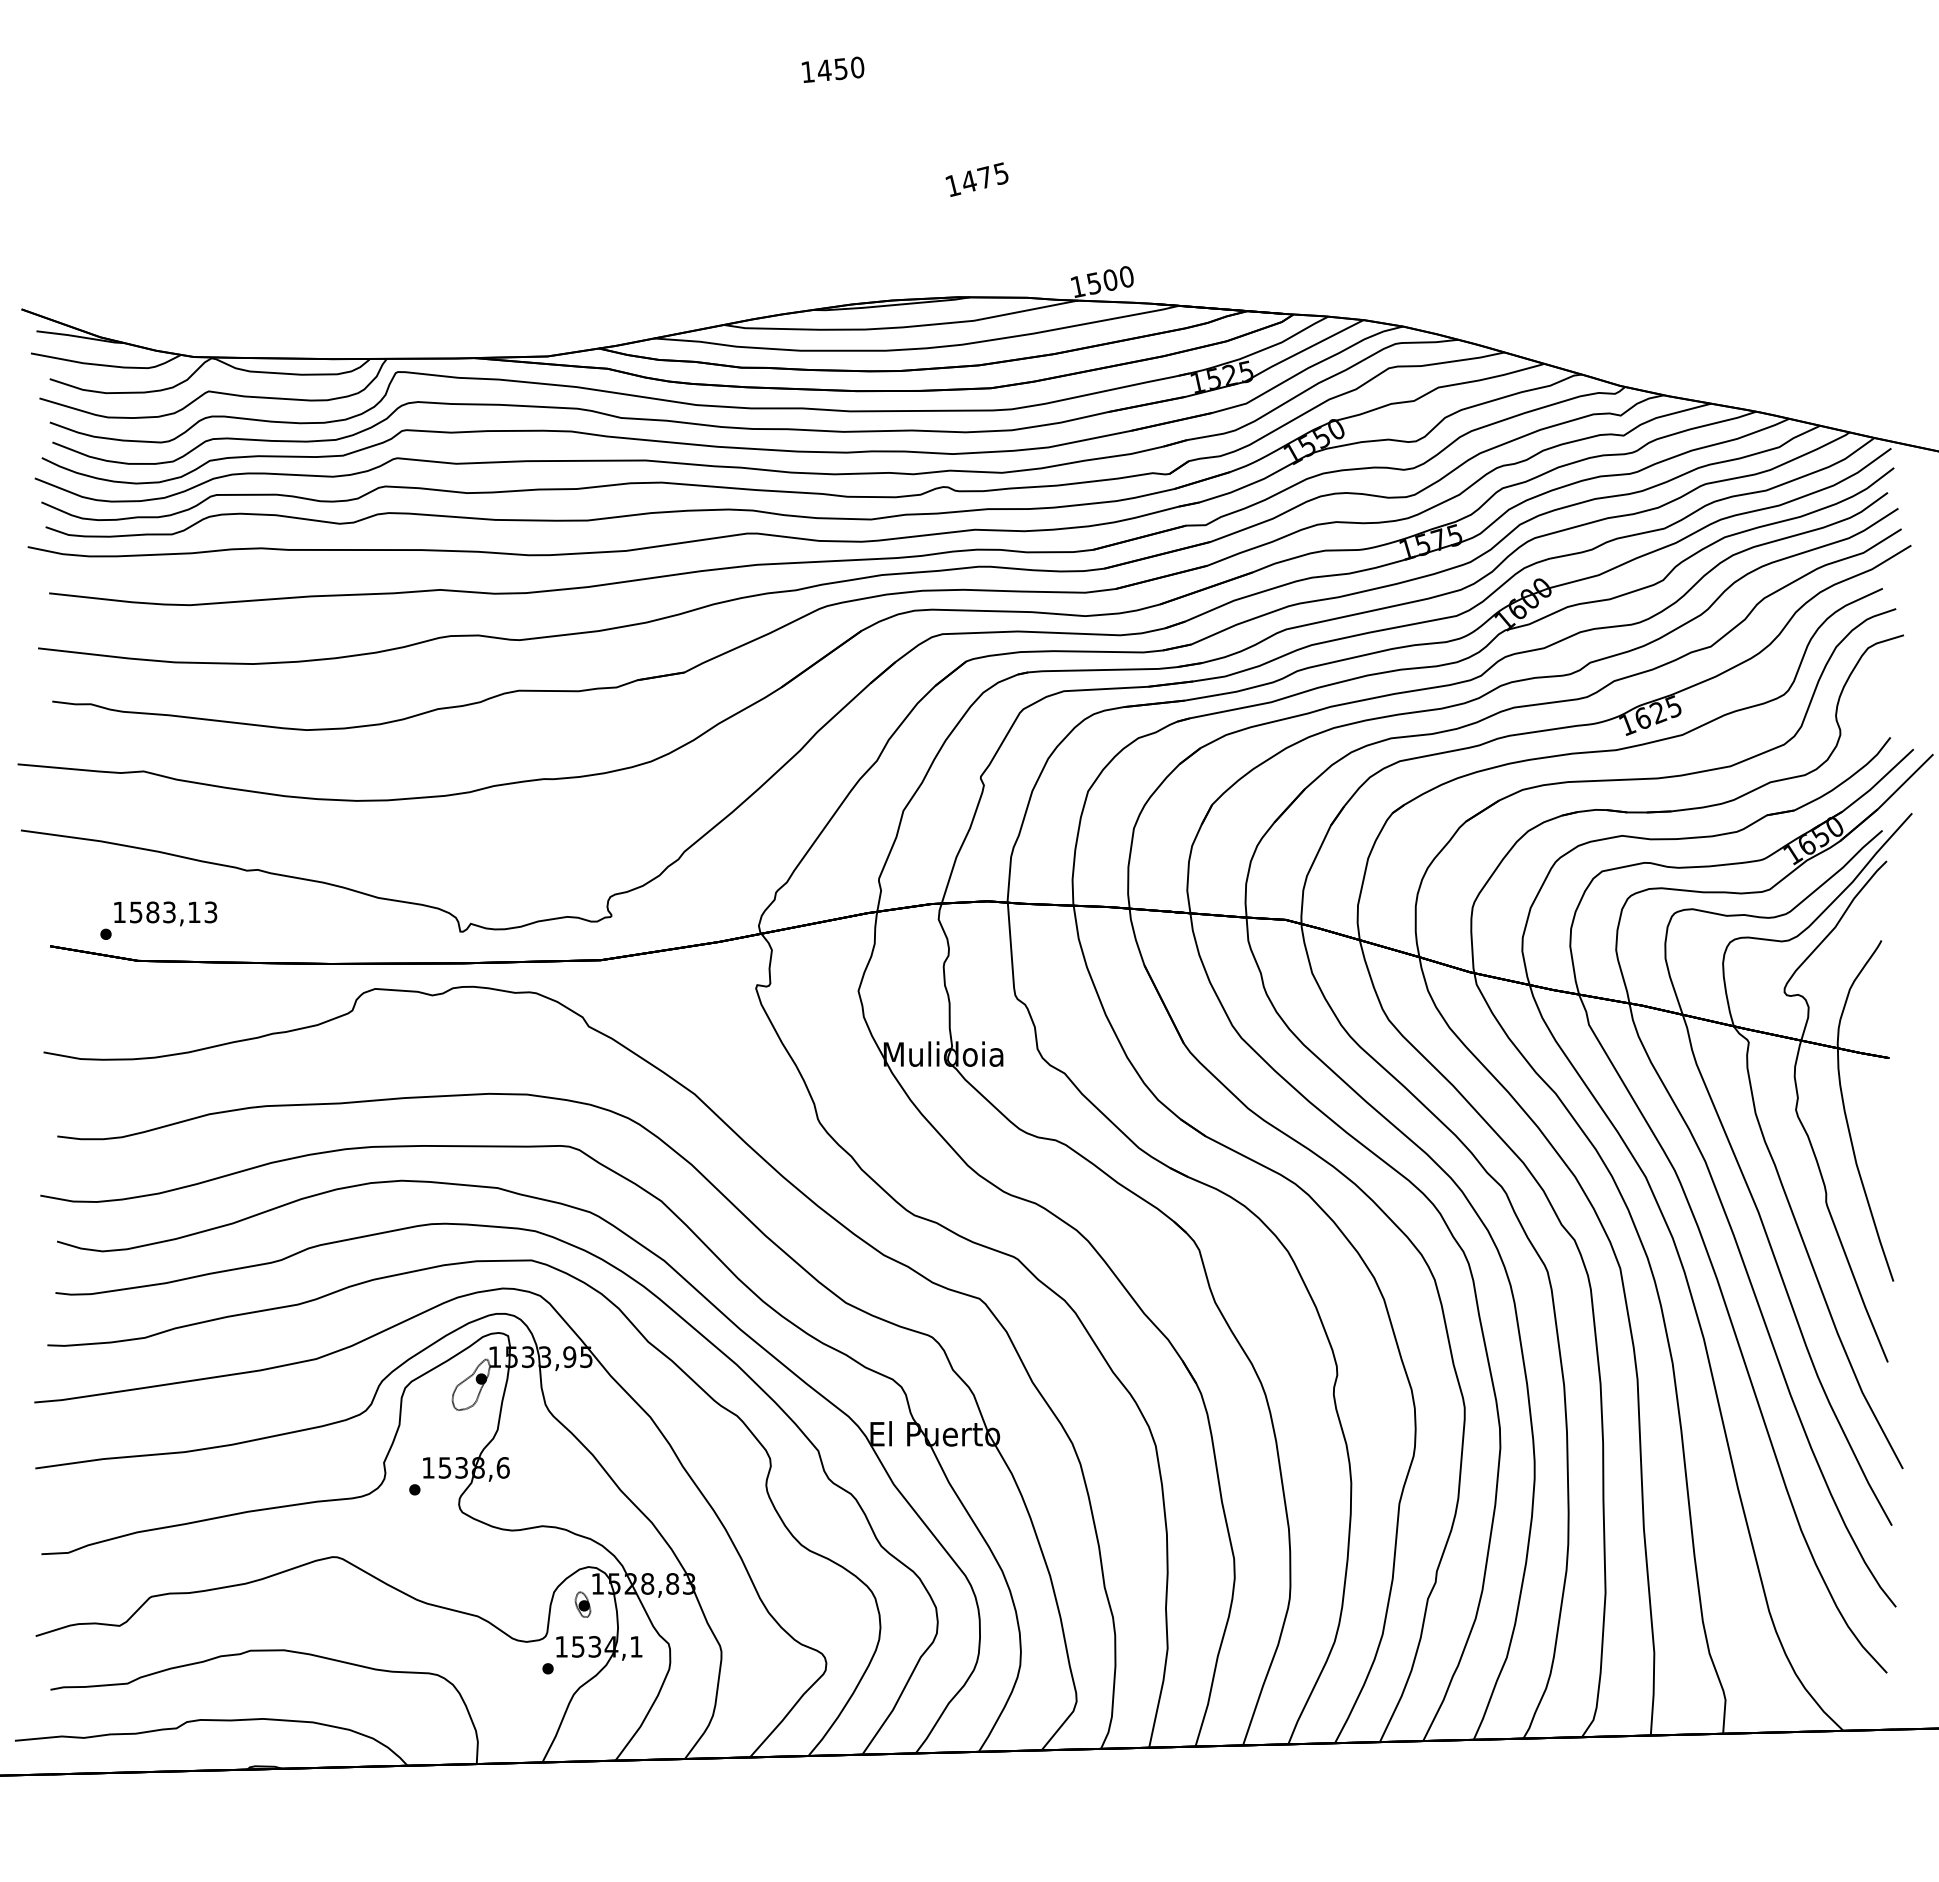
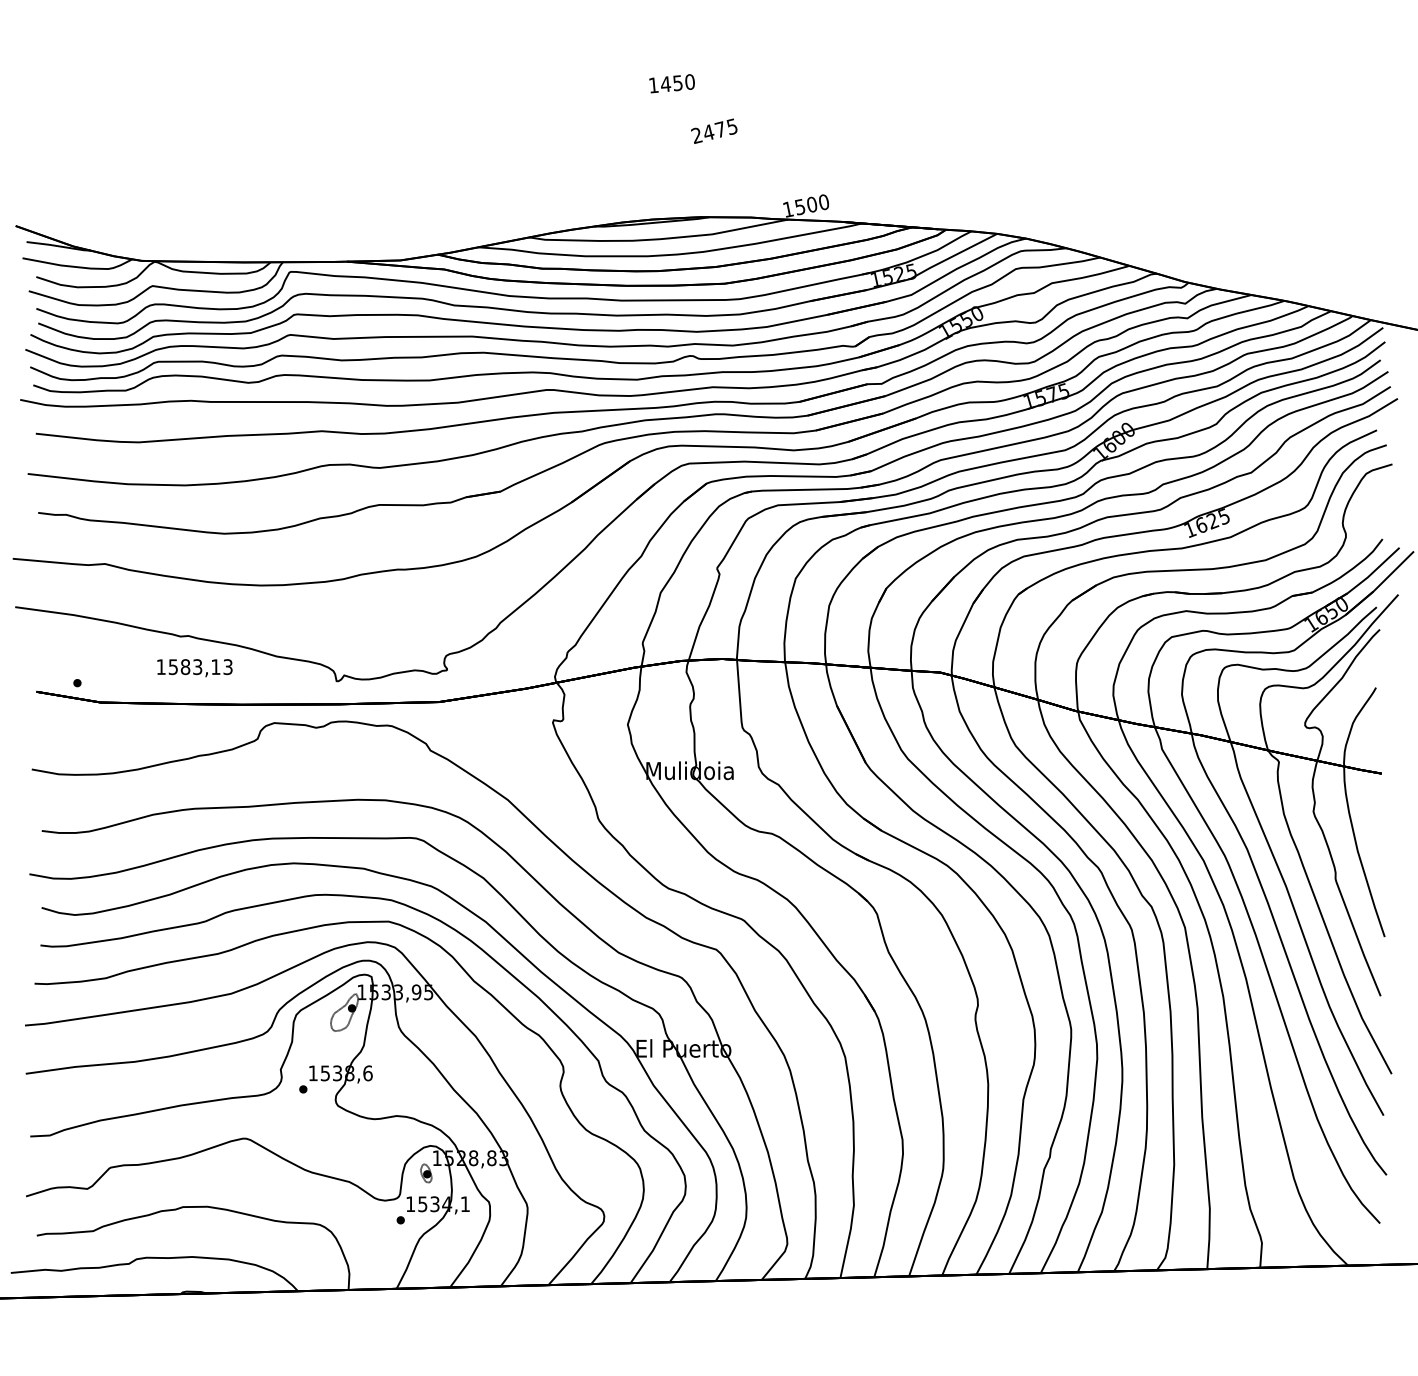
text: (832, 69) -> (671, 83), moved
text: (952, 186) -> (696, 136), 1475 -> 2475
text: (165, 913) -> (194, 667), moved

